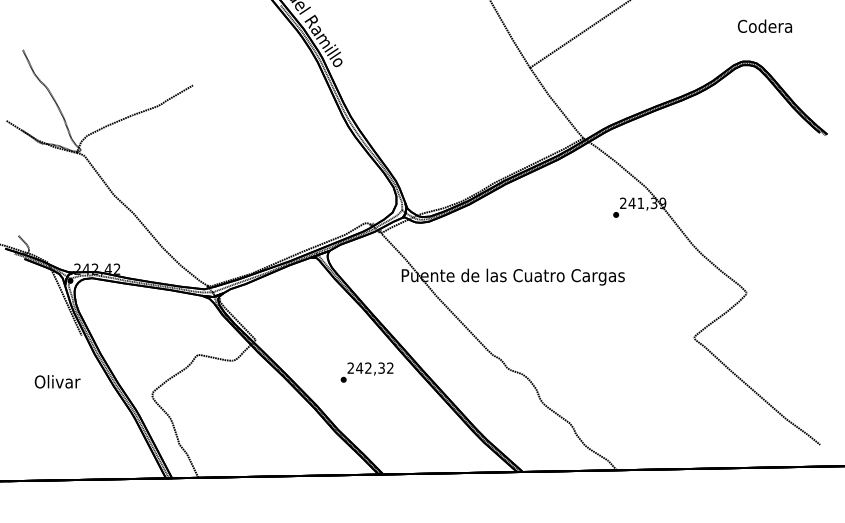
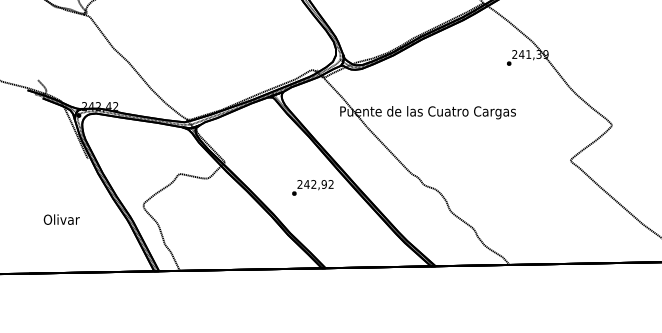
text: (381, 367) -> (324, 183), 242,32 -> 242,92
text: (57, 381) -> (61, 219), moved

